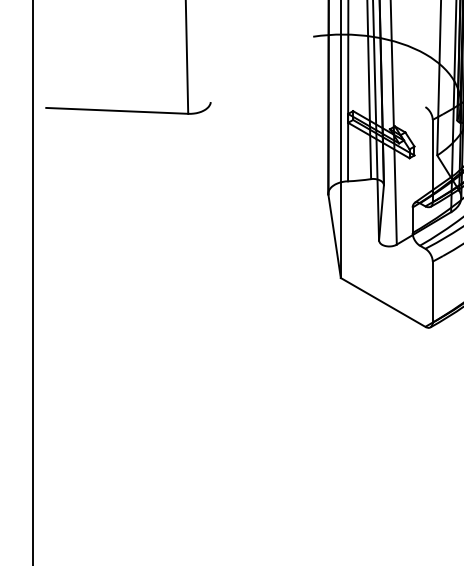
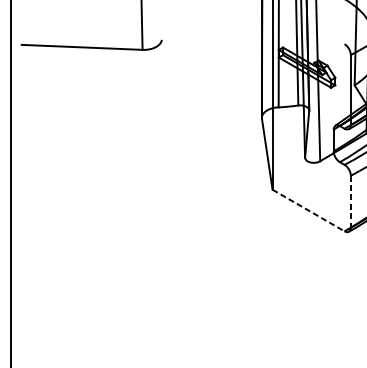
line: (432, 292) -> (350, 202), solid -> dashed
line: (383, 302) -> (308, 210), solid -> dashed

